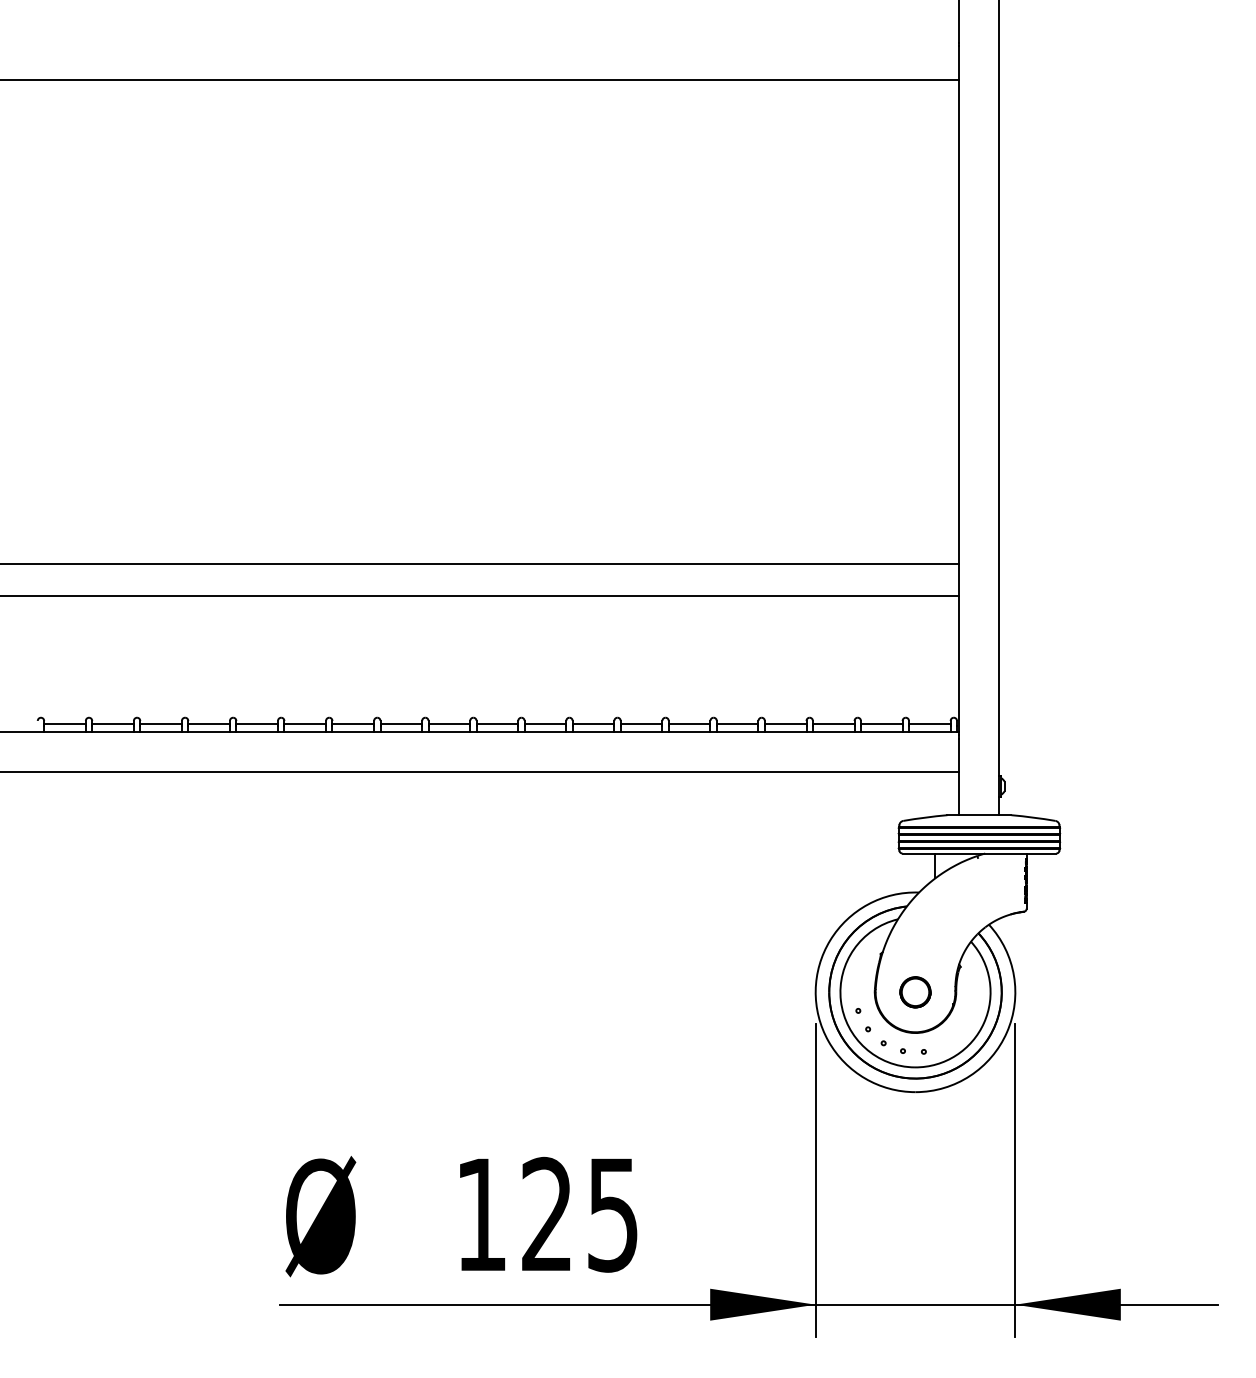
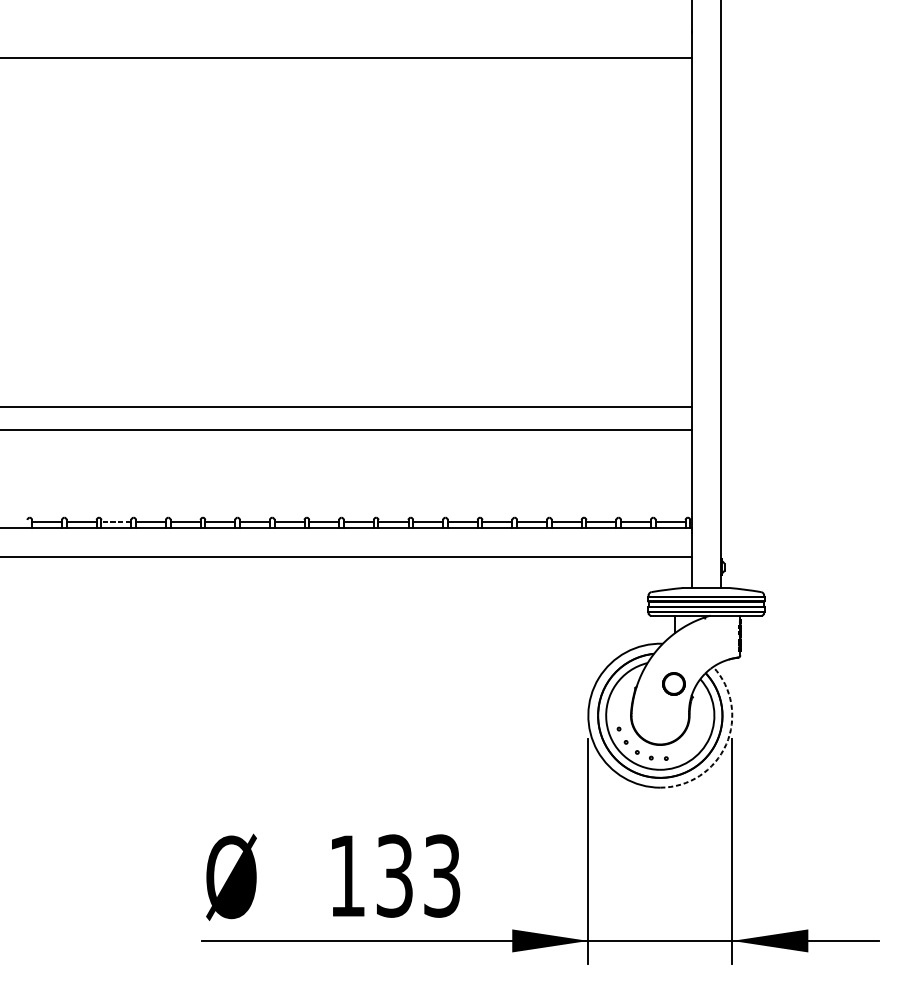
line: (161, 724) -> (116, 522), solid -> dashed
circle: (915, 992) -> (673, 684), moved
arc: (1006, 1032) -> (725, 744), solid -> dashed
text: (579, 1214) -> (418, 875), 125 -> 133

